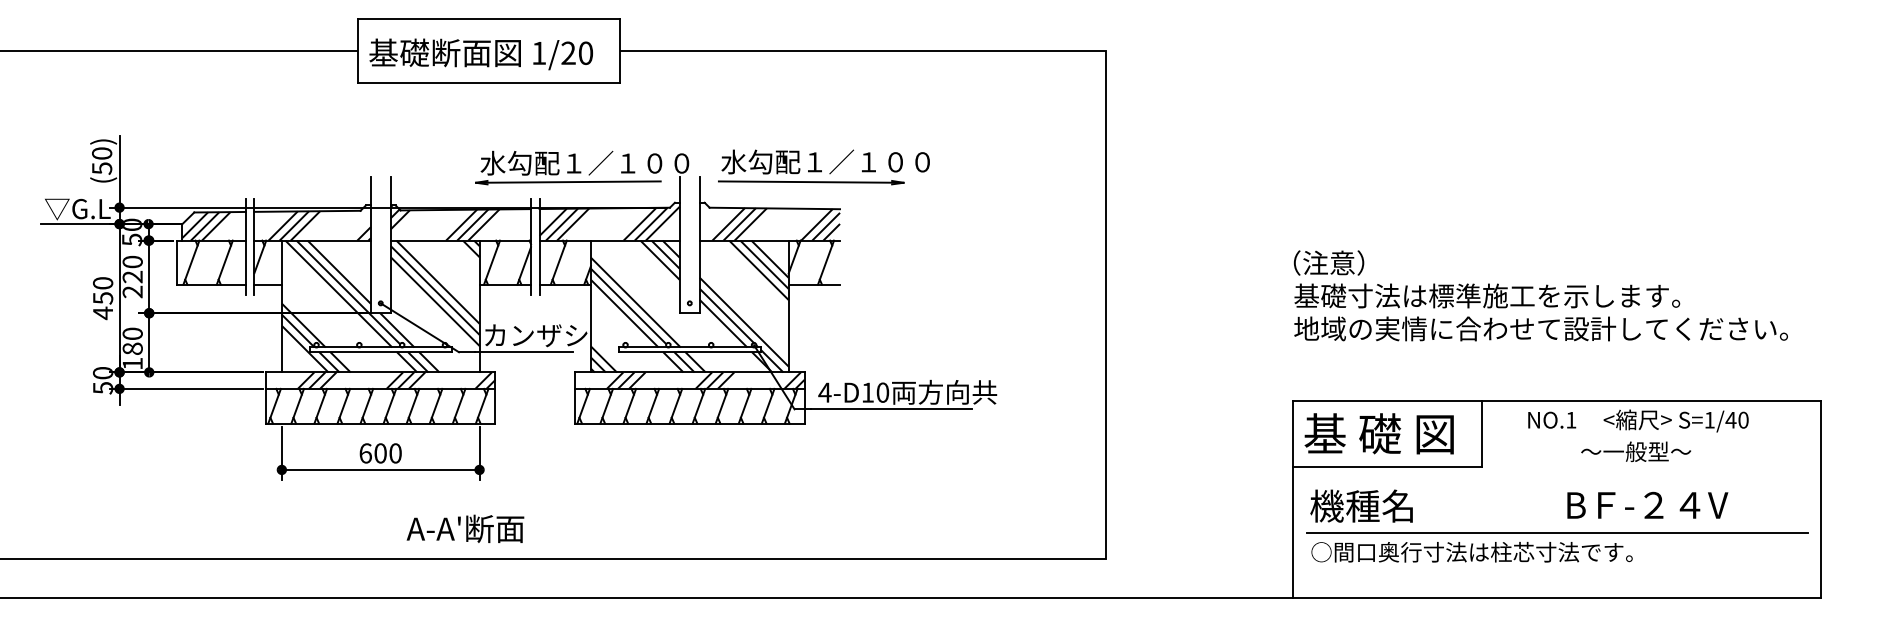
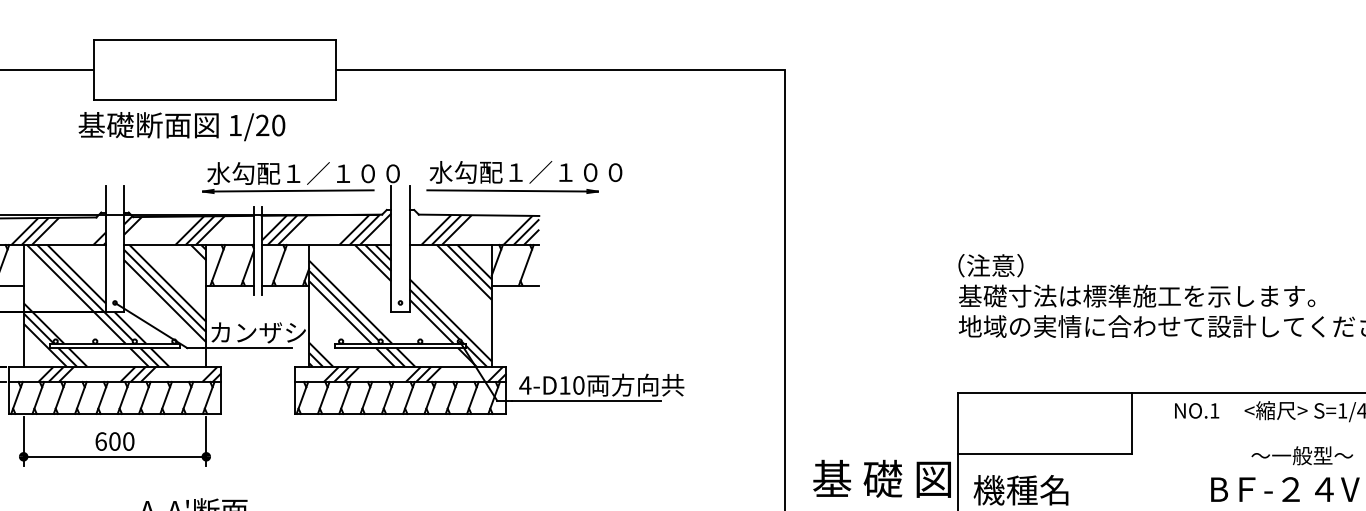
text: (480, 54) -> (181, 126), moved
text: (1378, 433) -> (881, 478), moved
text: (1635, 451) -> (1301, 455), moved

